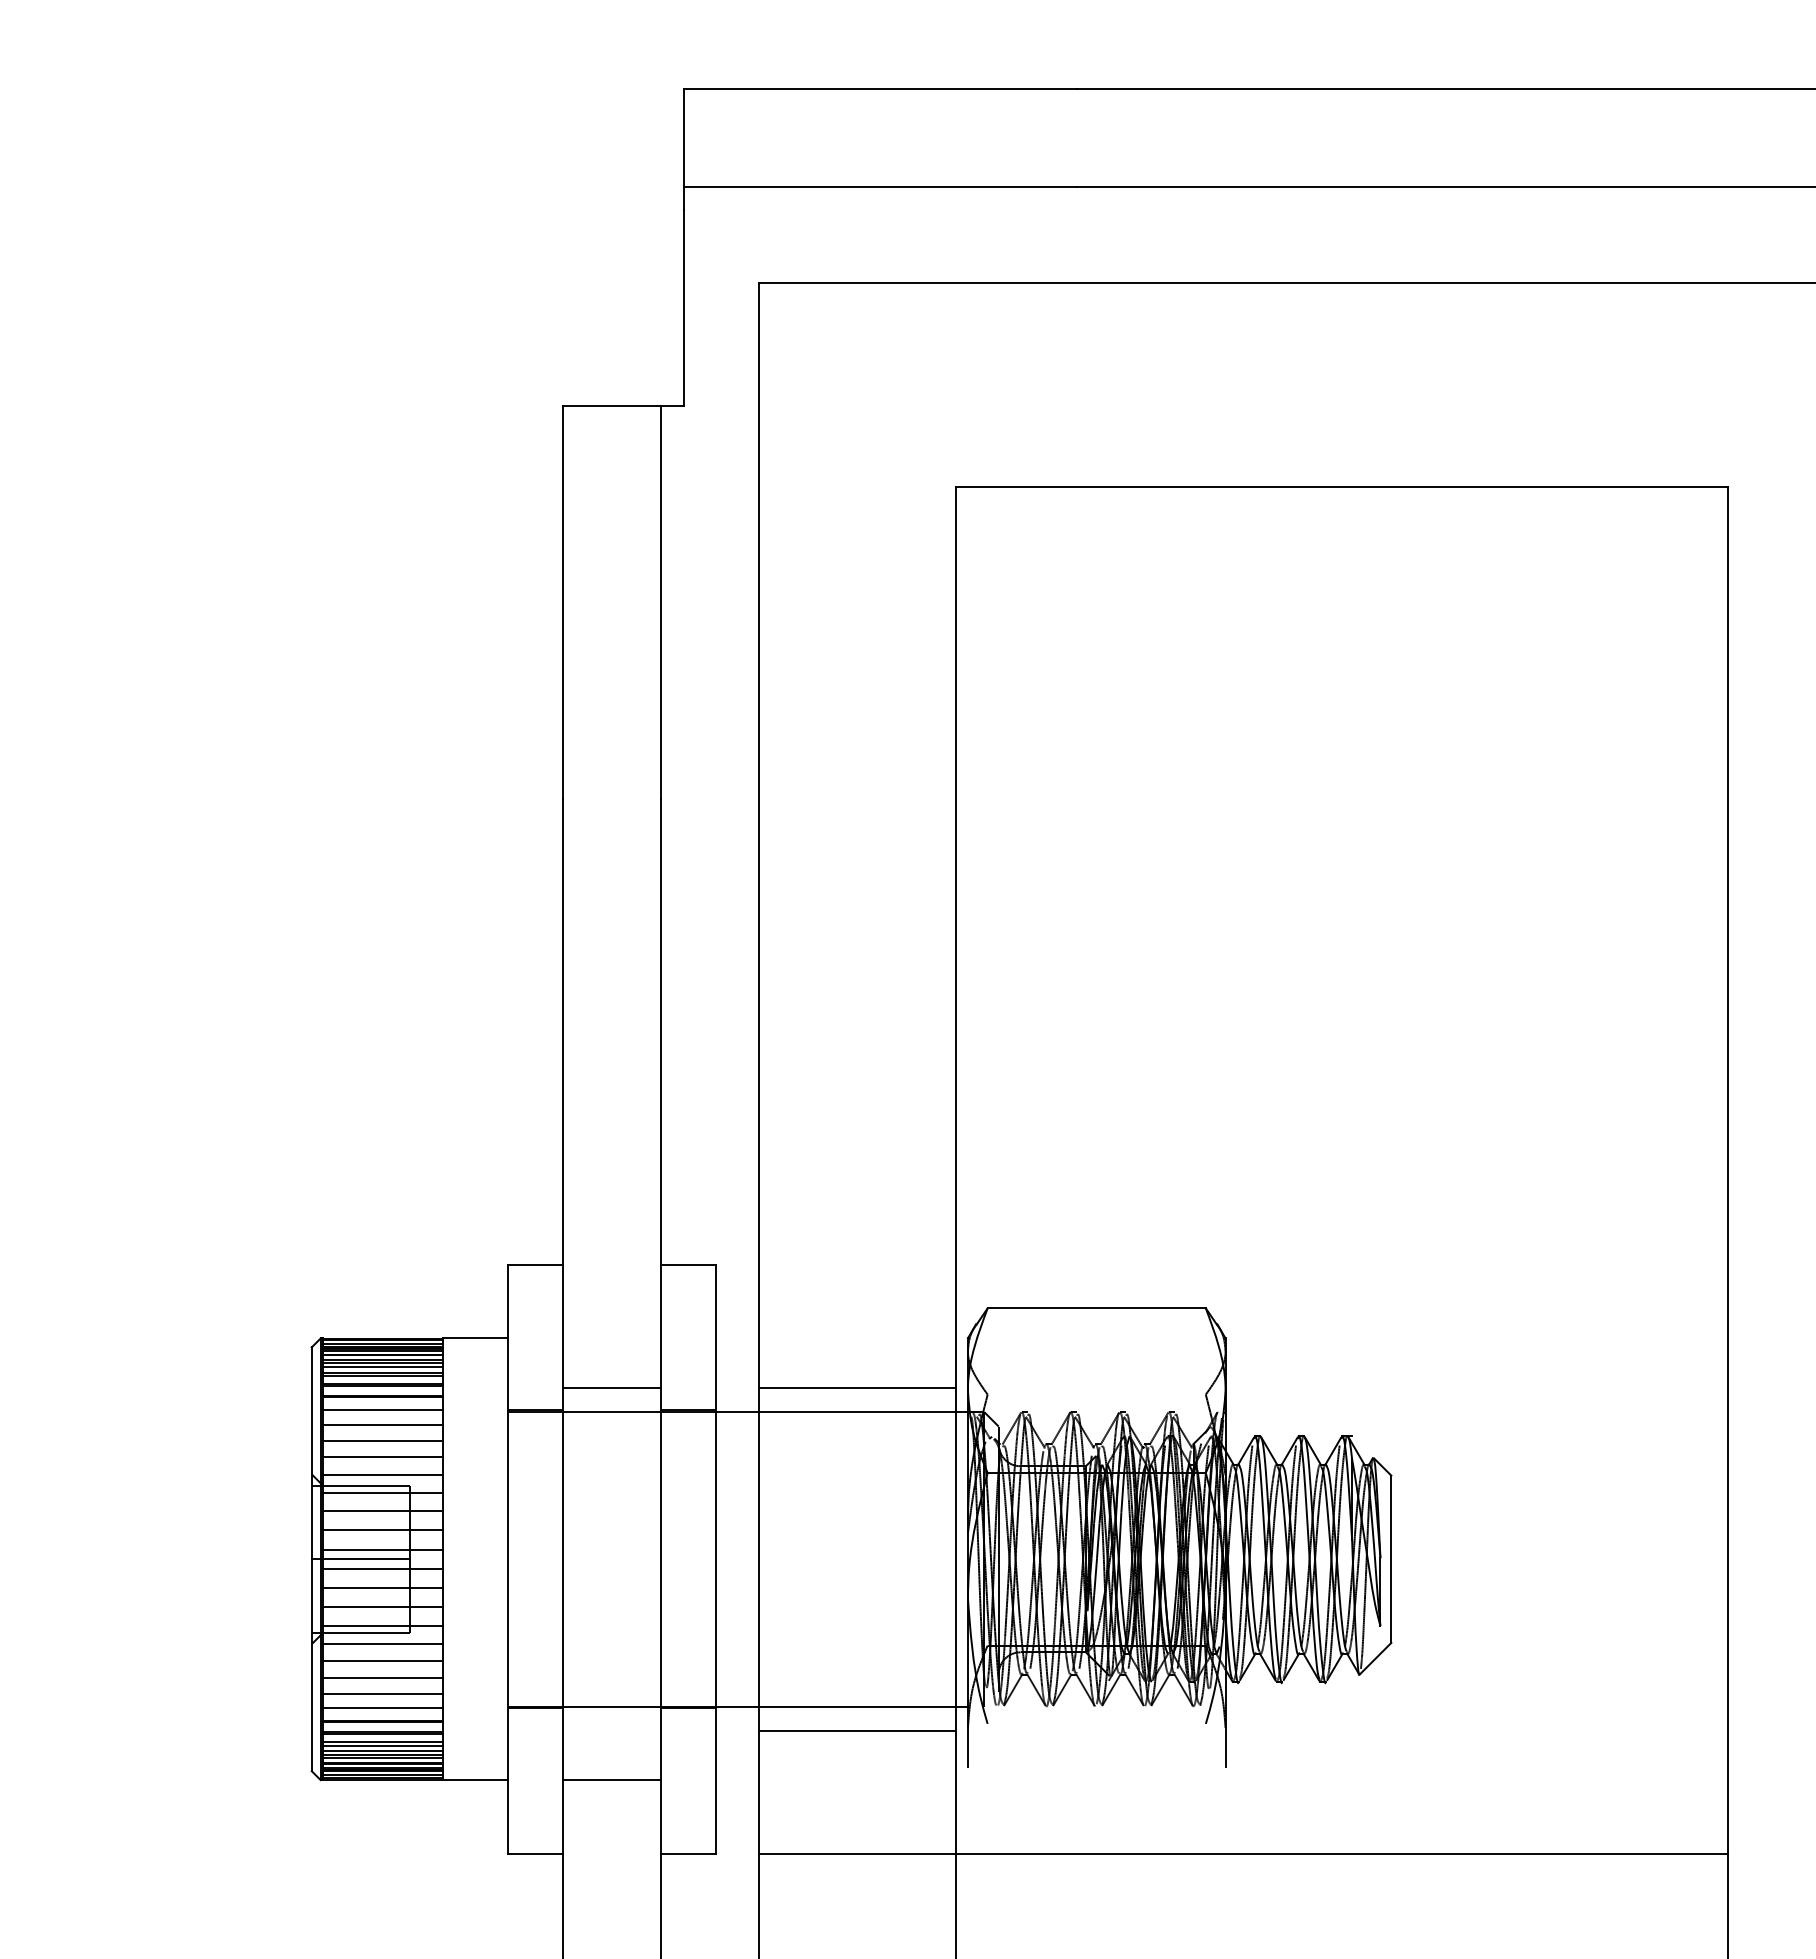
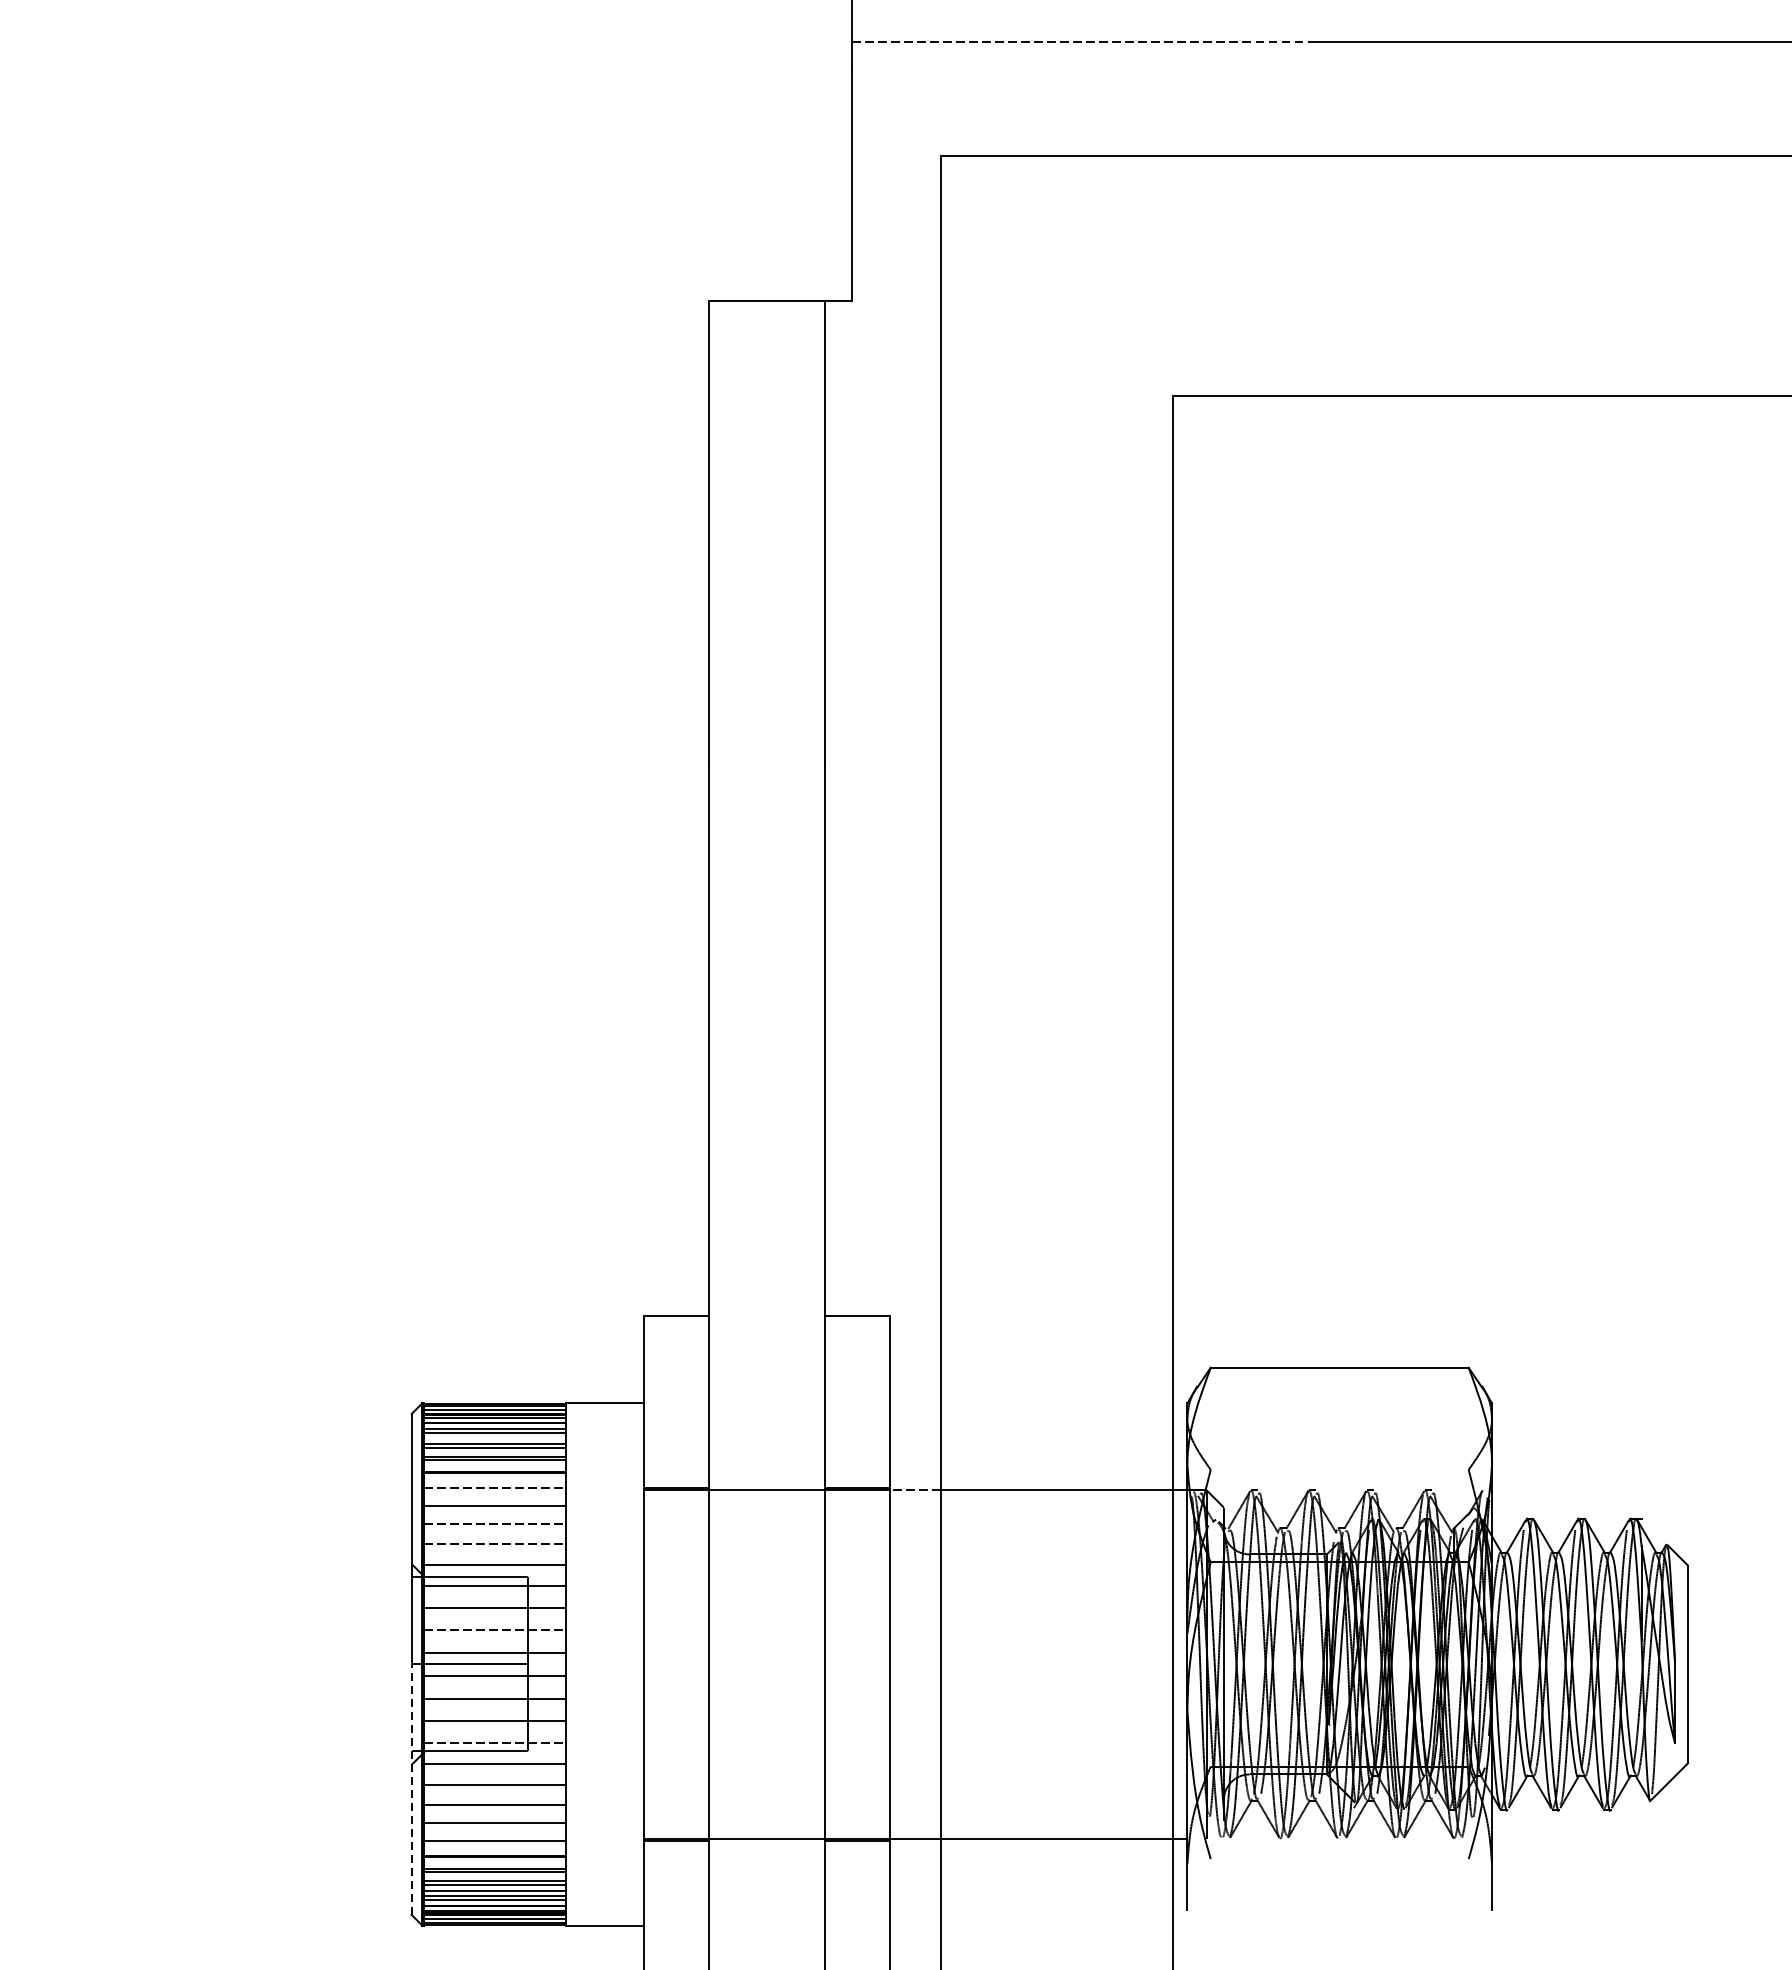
line: (879, 186) -> (1082, 41), solid -> dashed
line: (382, 1367) -> (495, 1437), removed
line: (611, 1387) -> (766, 1461), removed
line: (857, 1387) -> (1056, 1461), removed
line: (383, 1410) -> (496, 1488), solid -> dashed
line: (737, 1412) -> (915, 1490), solid -> dashed
line: (383, 1440) -> (496, 1524), solid -> dashed
line: (383, 1457) -> (496, 1544), solid -> dashed
line: (383, 1530) -> (496, 1630), solid -> dashed
line: (383, 1625) -> (496, 1742), solid -> dashed
line: (311, 1665) -> (411, 1790), solid -> dashed
line: (857, 1731) -> (1056, 1868), removed
line: (611, 1780) -> (766, 1925), removed

